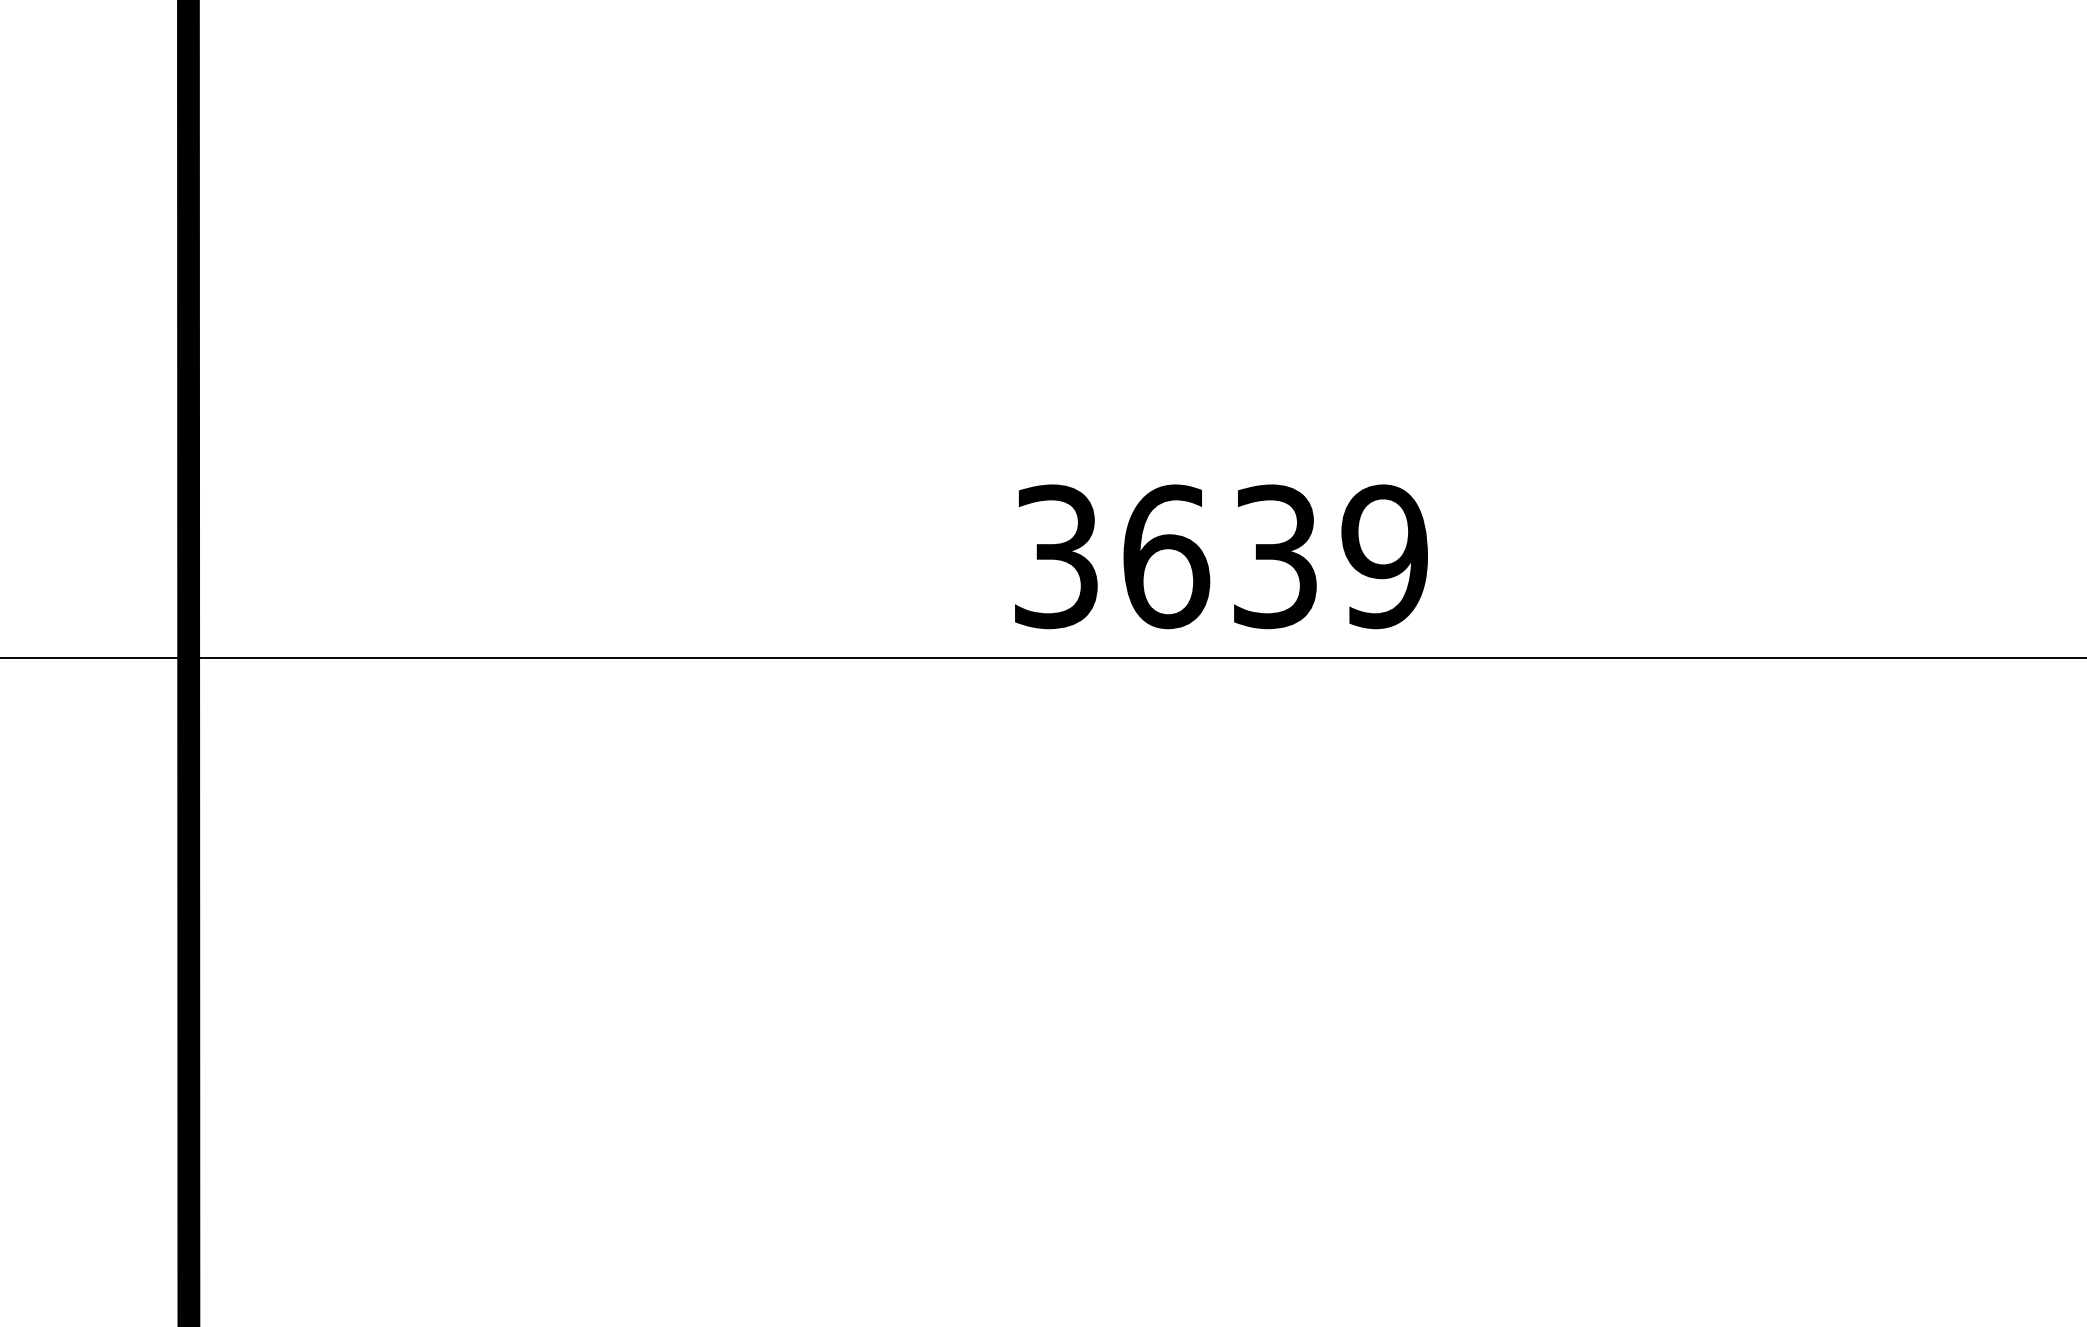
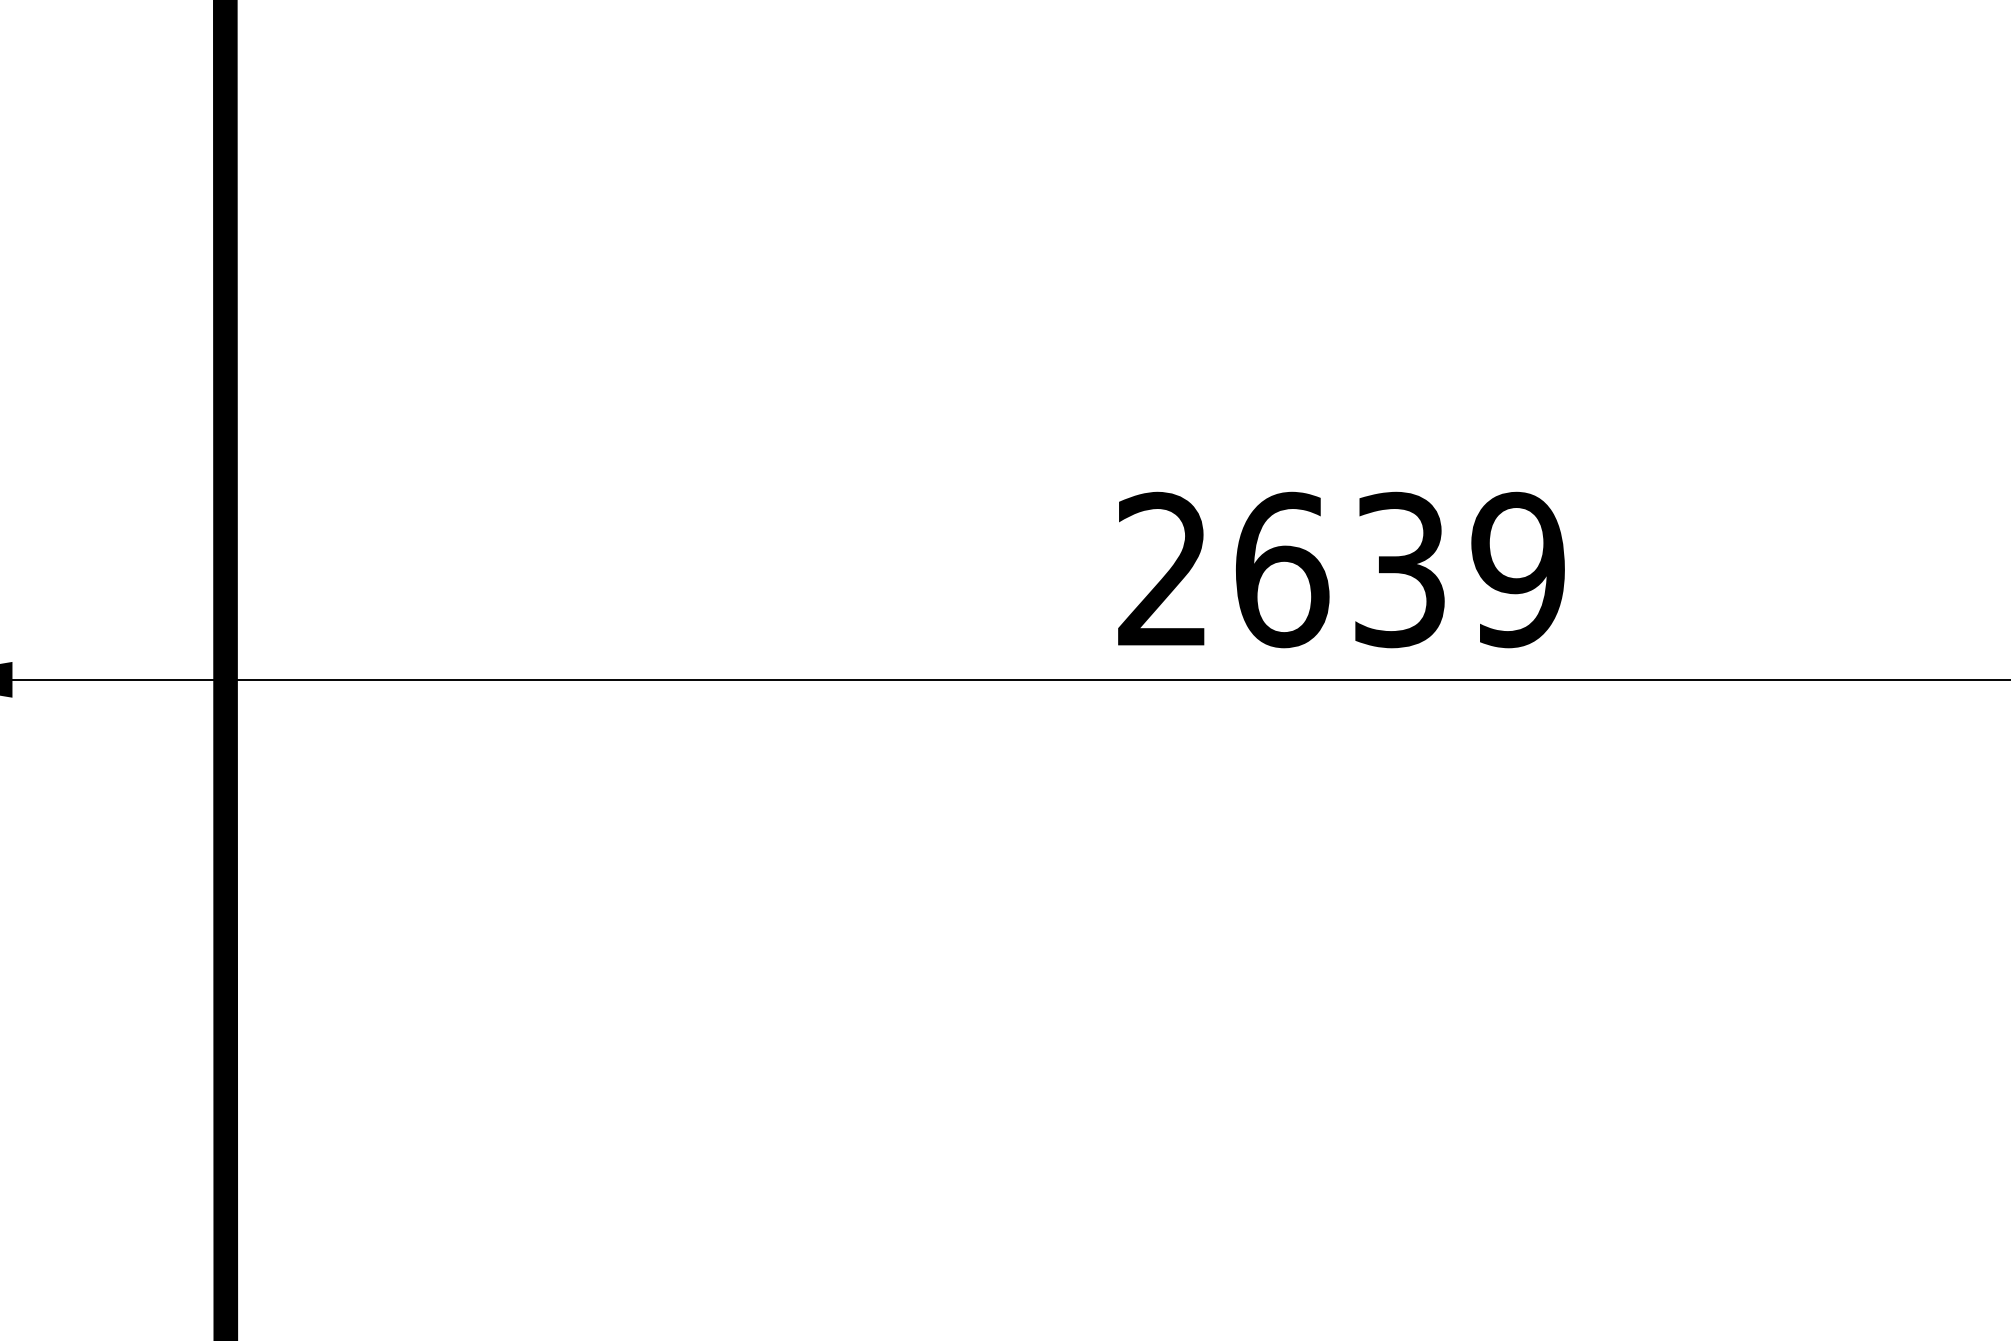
text: (1055, 556) -> (1162, 569), 3639 -> 2639

